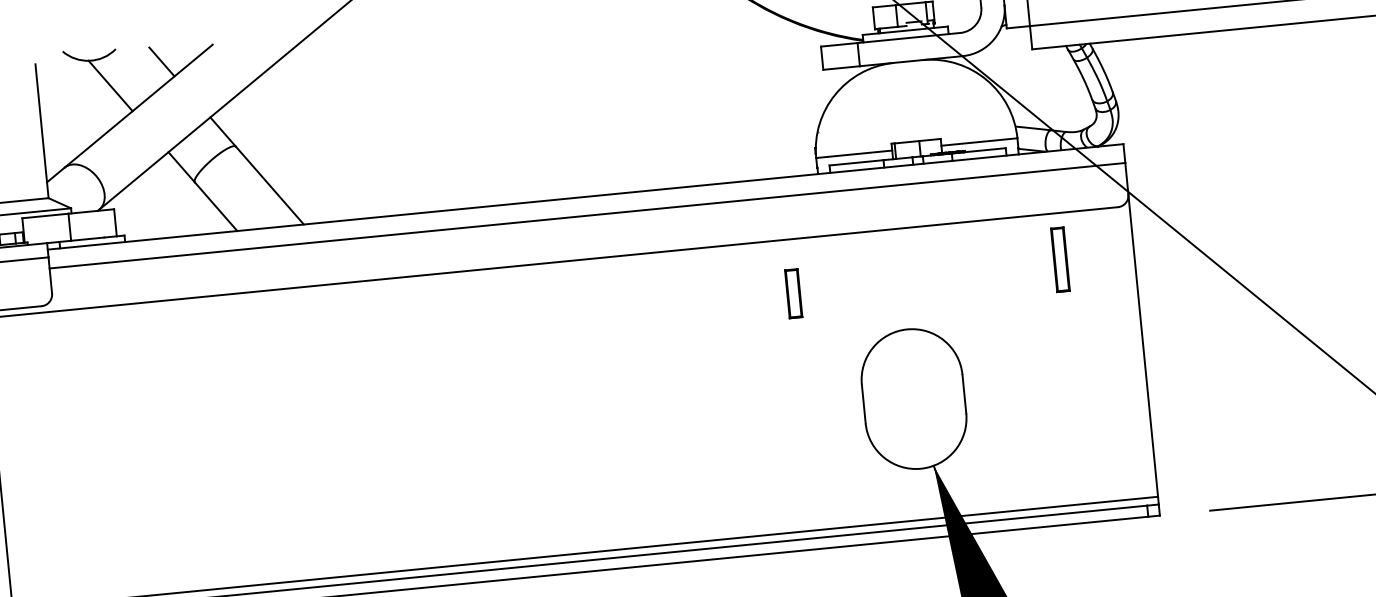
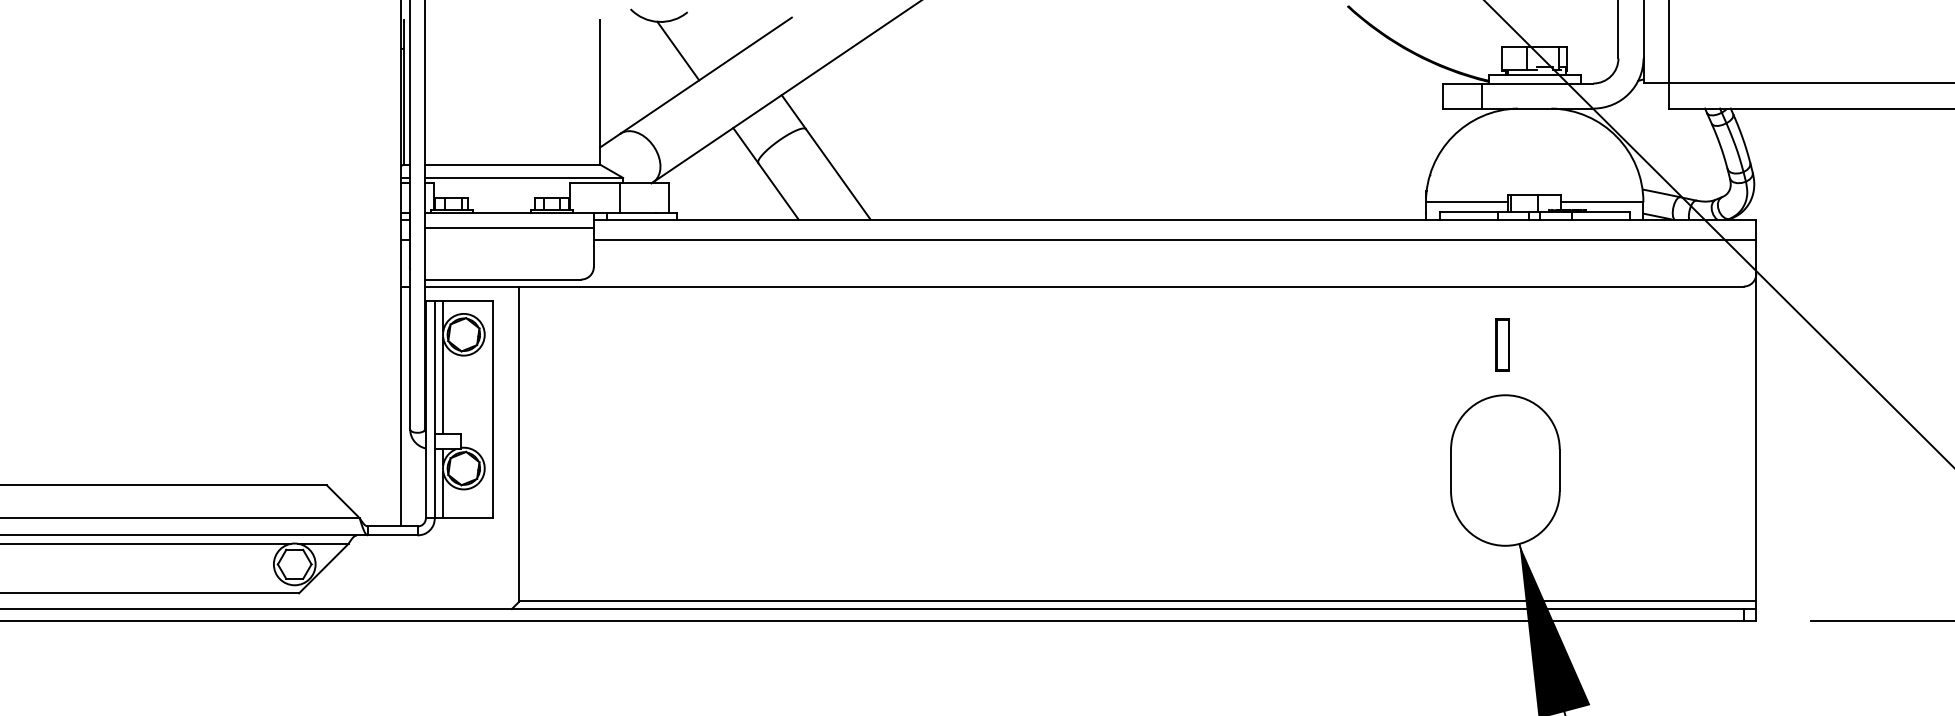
line: (161, 61) -> (735, 30), removed
part: (1060, 259) -> (1676, 336), removed
part: (793, 293) -> (1502, 344), moved

